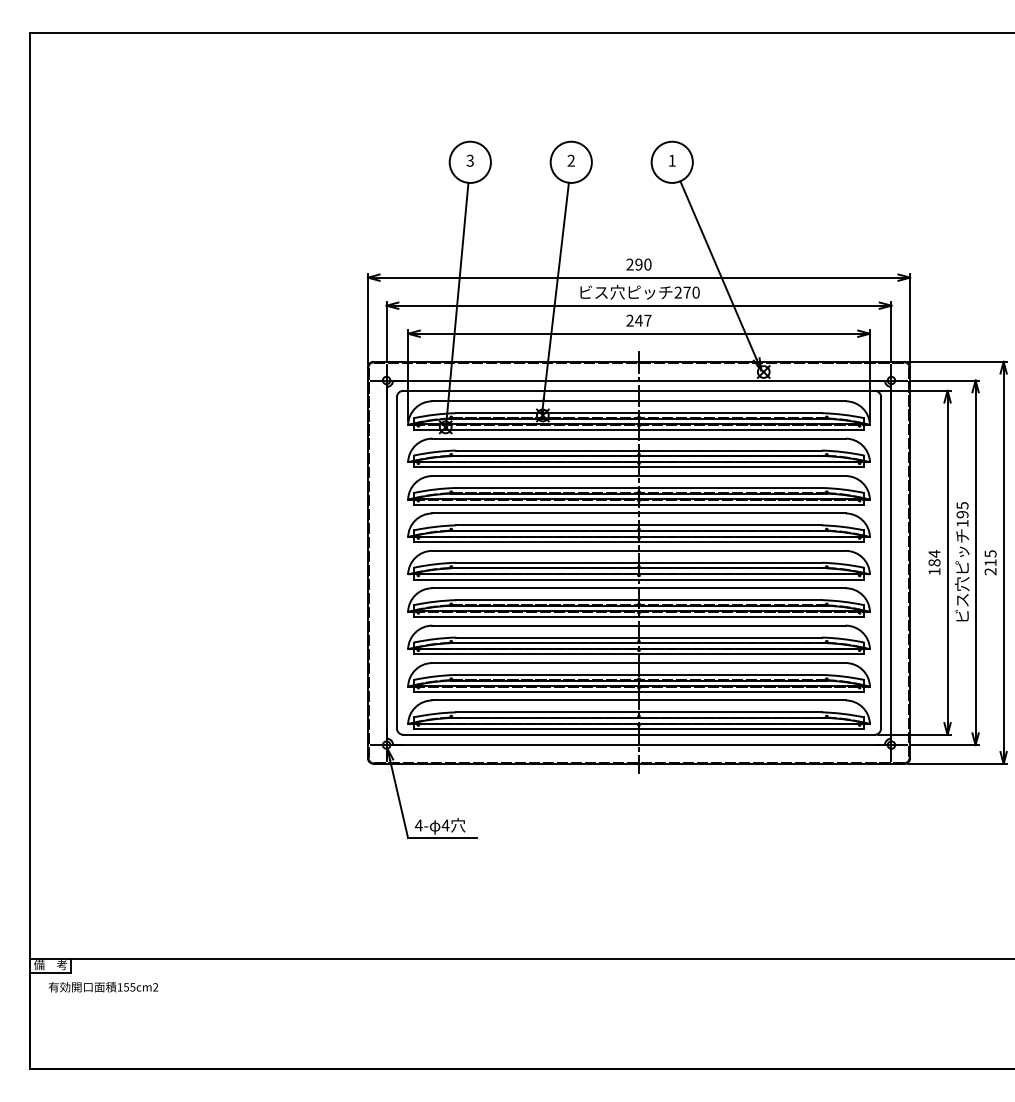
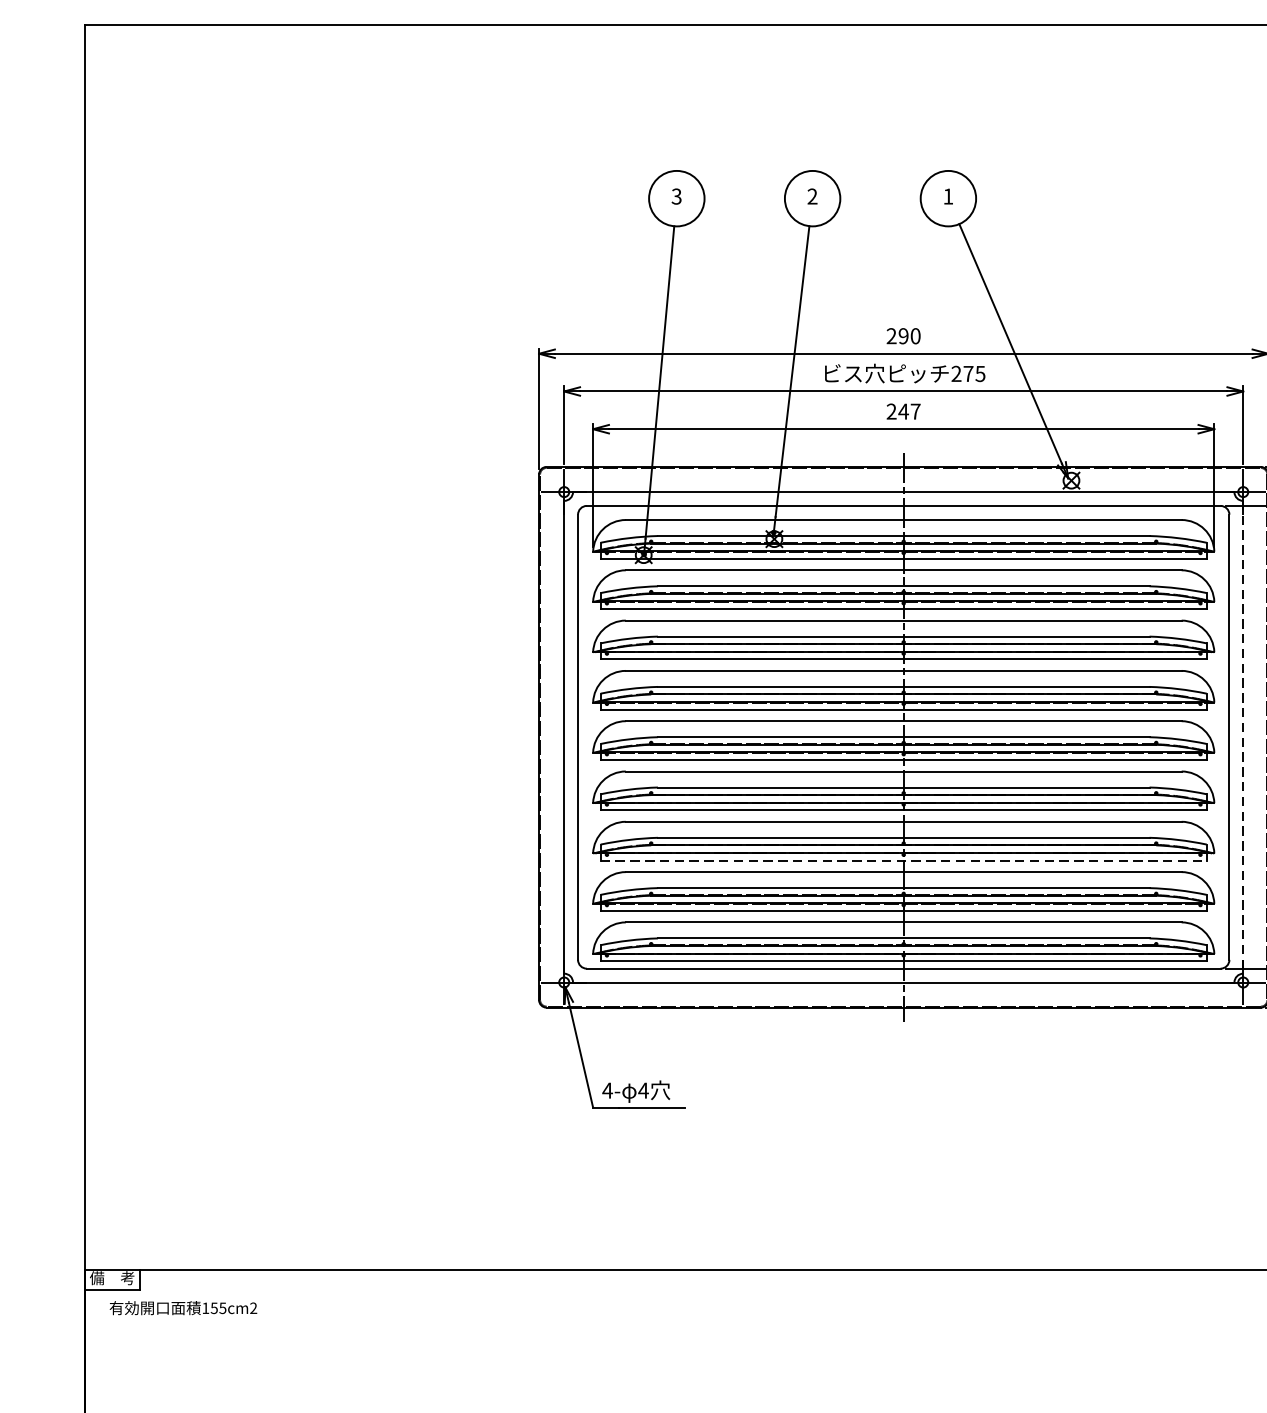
text: (695, 292) -> (979, 373), 270 -> 275
line: (891, 562) -> (1243, 736), solid -> dashed
line: (639, 654) -> (904, 860), solid -> dashed

